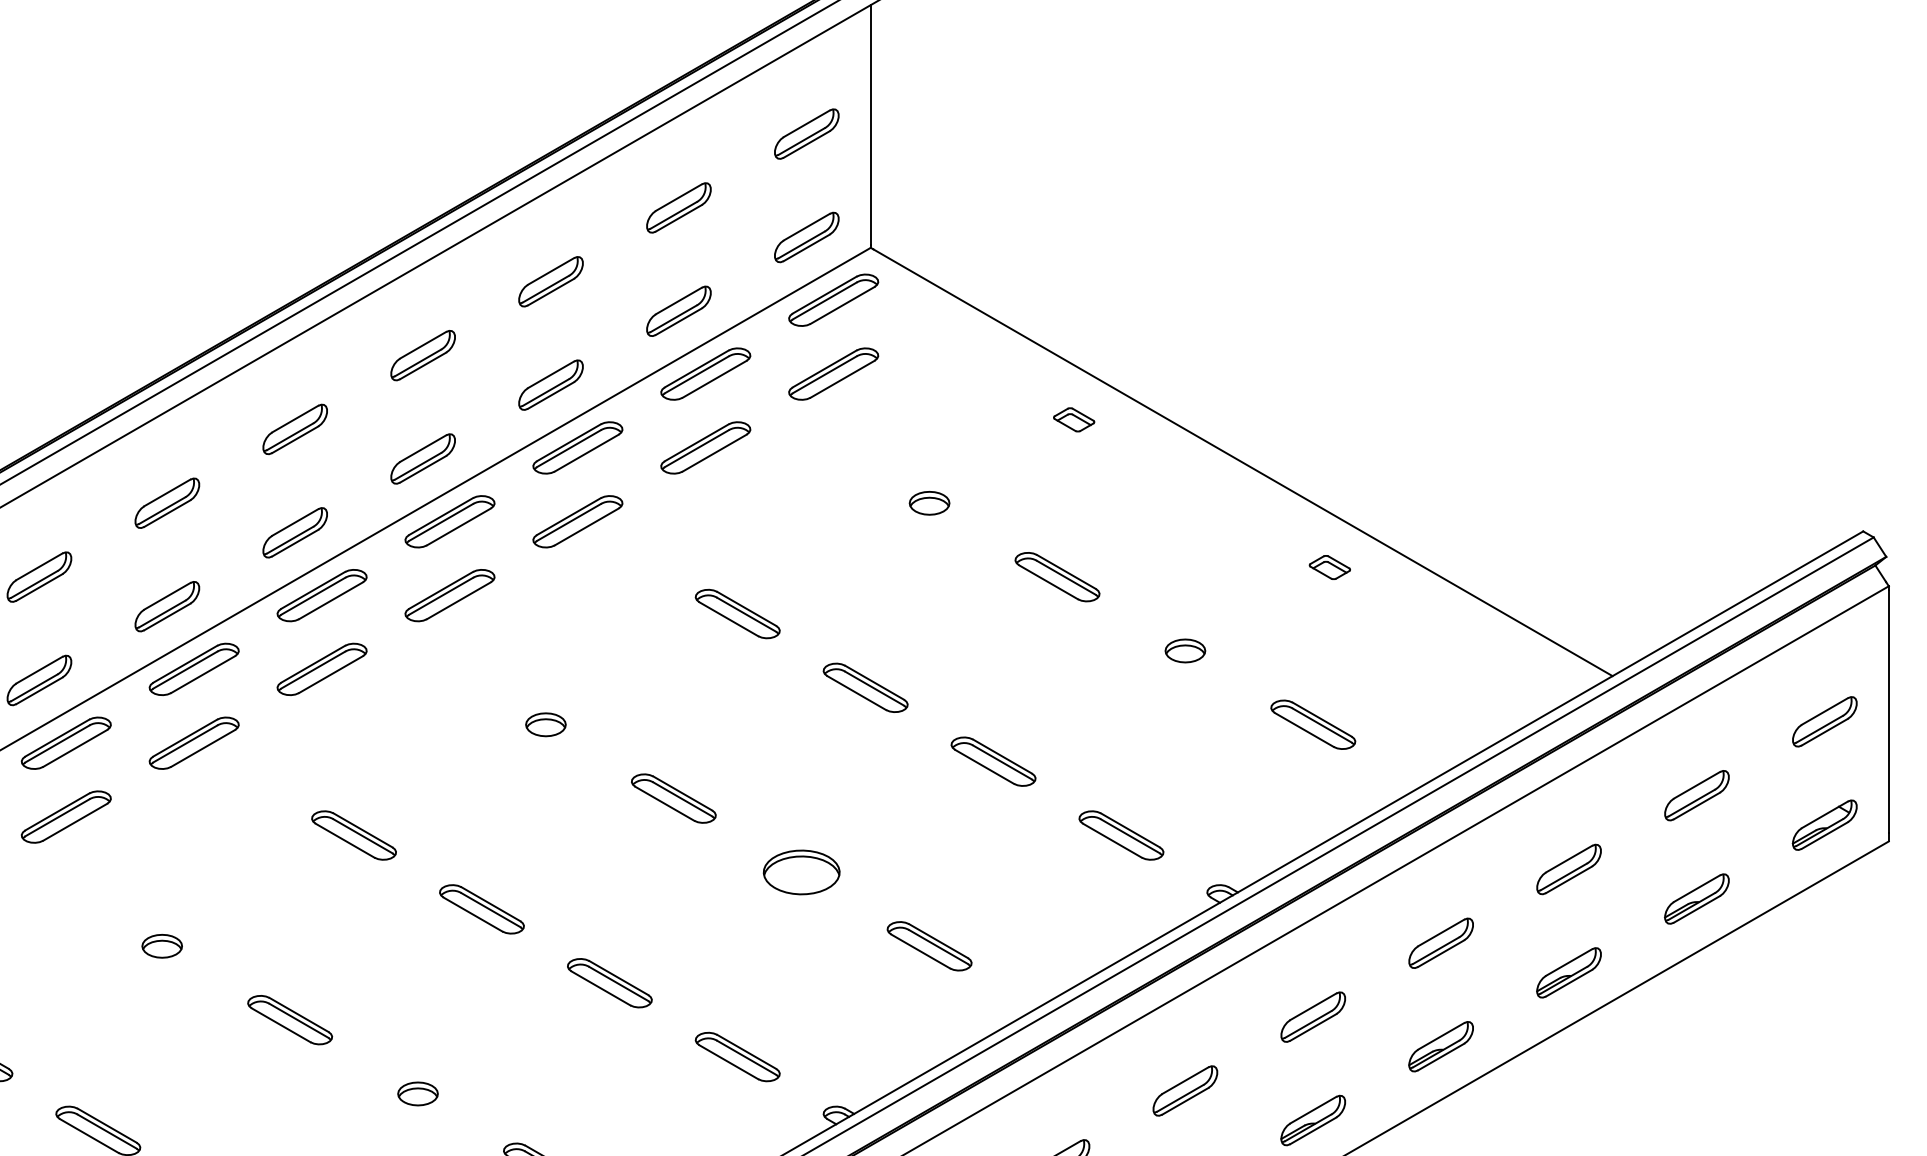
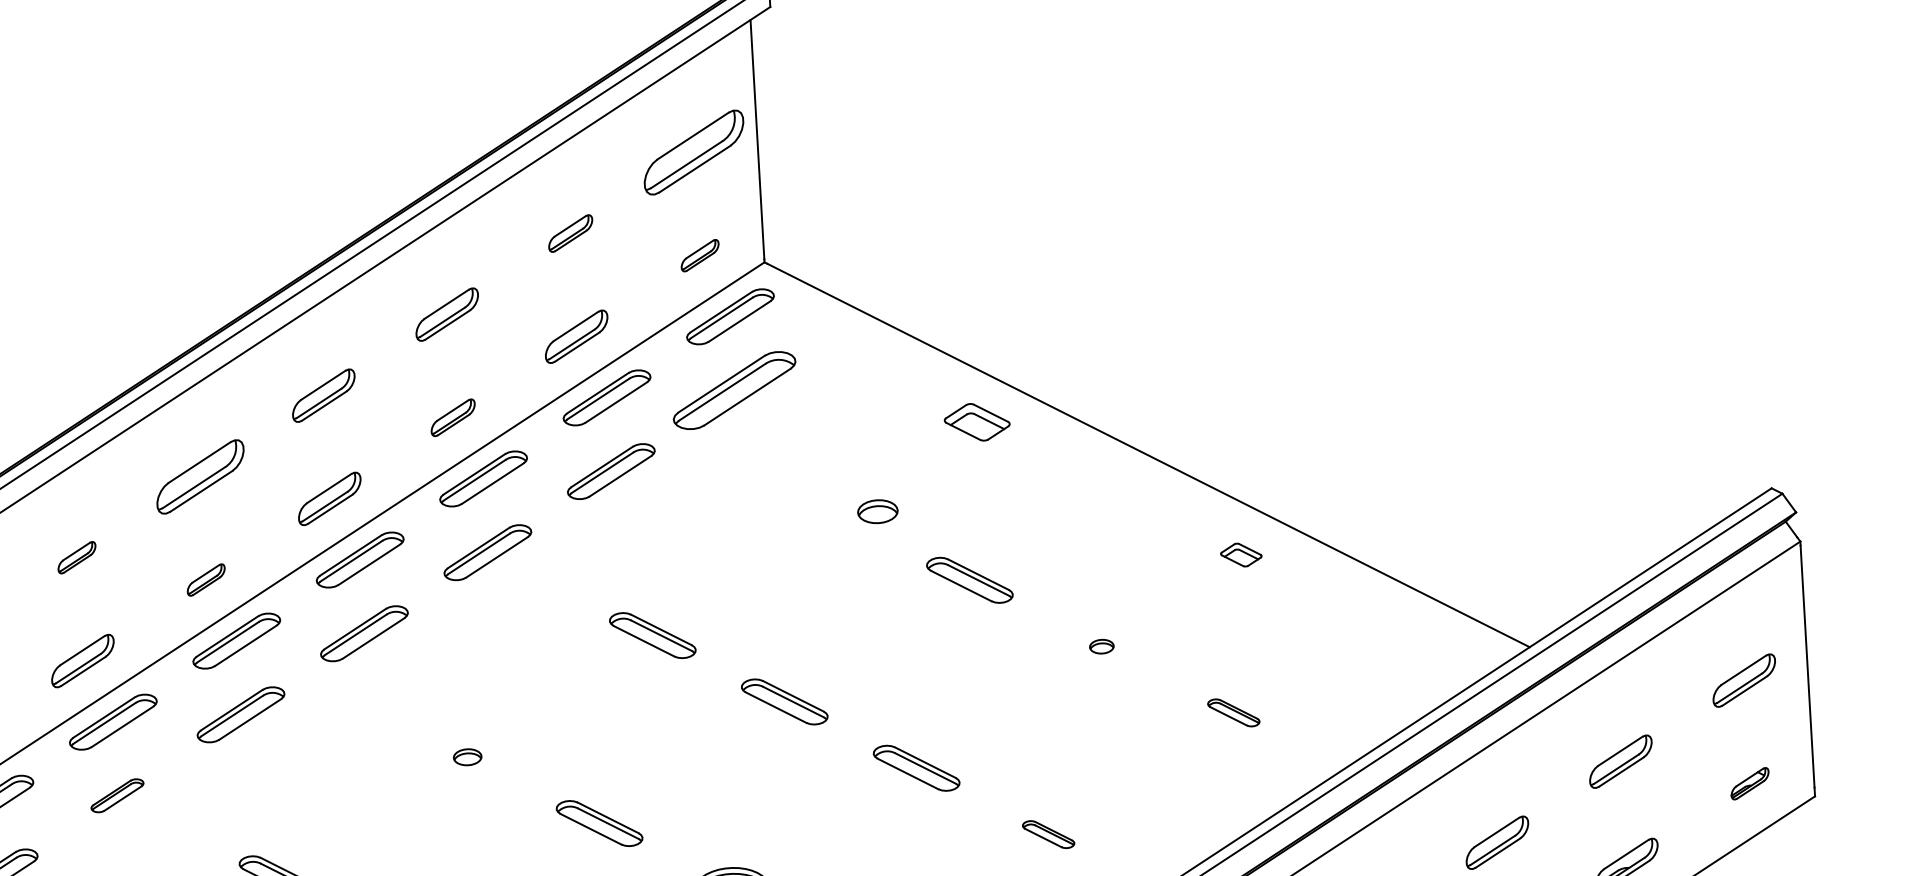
part: (806, 133) -> (693, 151), size x1.6
part: (678, 207) -> (570, 233), size x0.7
part: (806, 237) -> (699, 255), size x0.6
part: (833, 373) -> (734, 389), size x1.4
part: (550, 384) -> (452, 417), size x0.7
part: (1074, 419) -> (977, 421), size x1.6
part: (294, 428) -> (199, 475), size x1.4
part: (167, 502) -> (77, 557), size x0.6
part: (929, 503) -> (877, 511), moved
part: (294, 532) -> (205, 579), size x0.6
part: (1185, 650) -> (1101, 646), size x0.6
part: (545, 724) -> (467, 756), size x0.7
part: (1313, 724) -> (1233, 712), size x0.6
part: (193, 742) -> (116, 795), size x0.6
part: (1824, 824) -> (1749, 783), size x0.6
part: (1121, 835) -> (1048, 834), size x0.6

